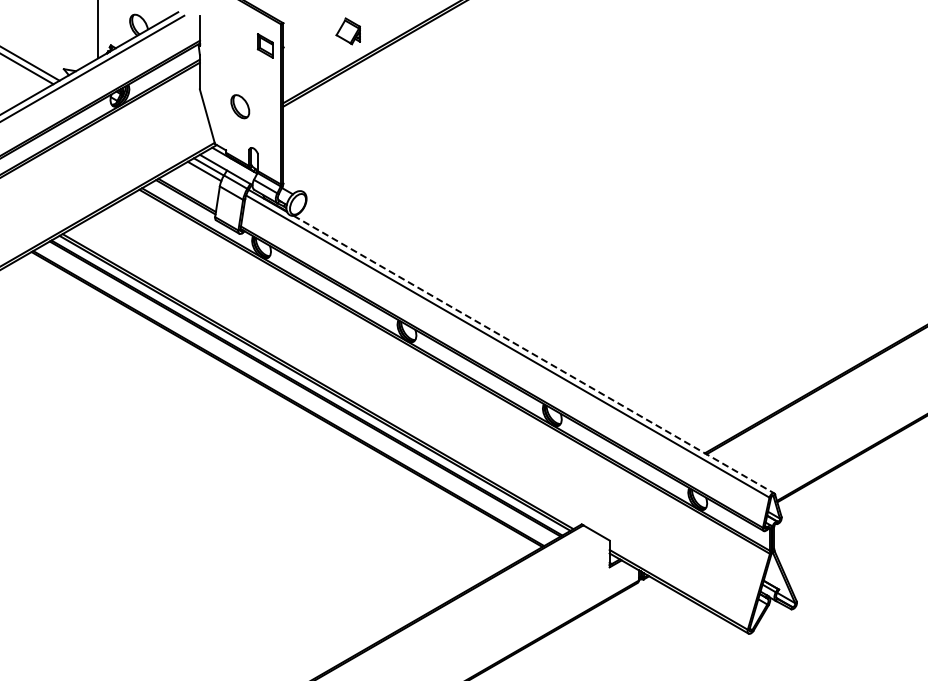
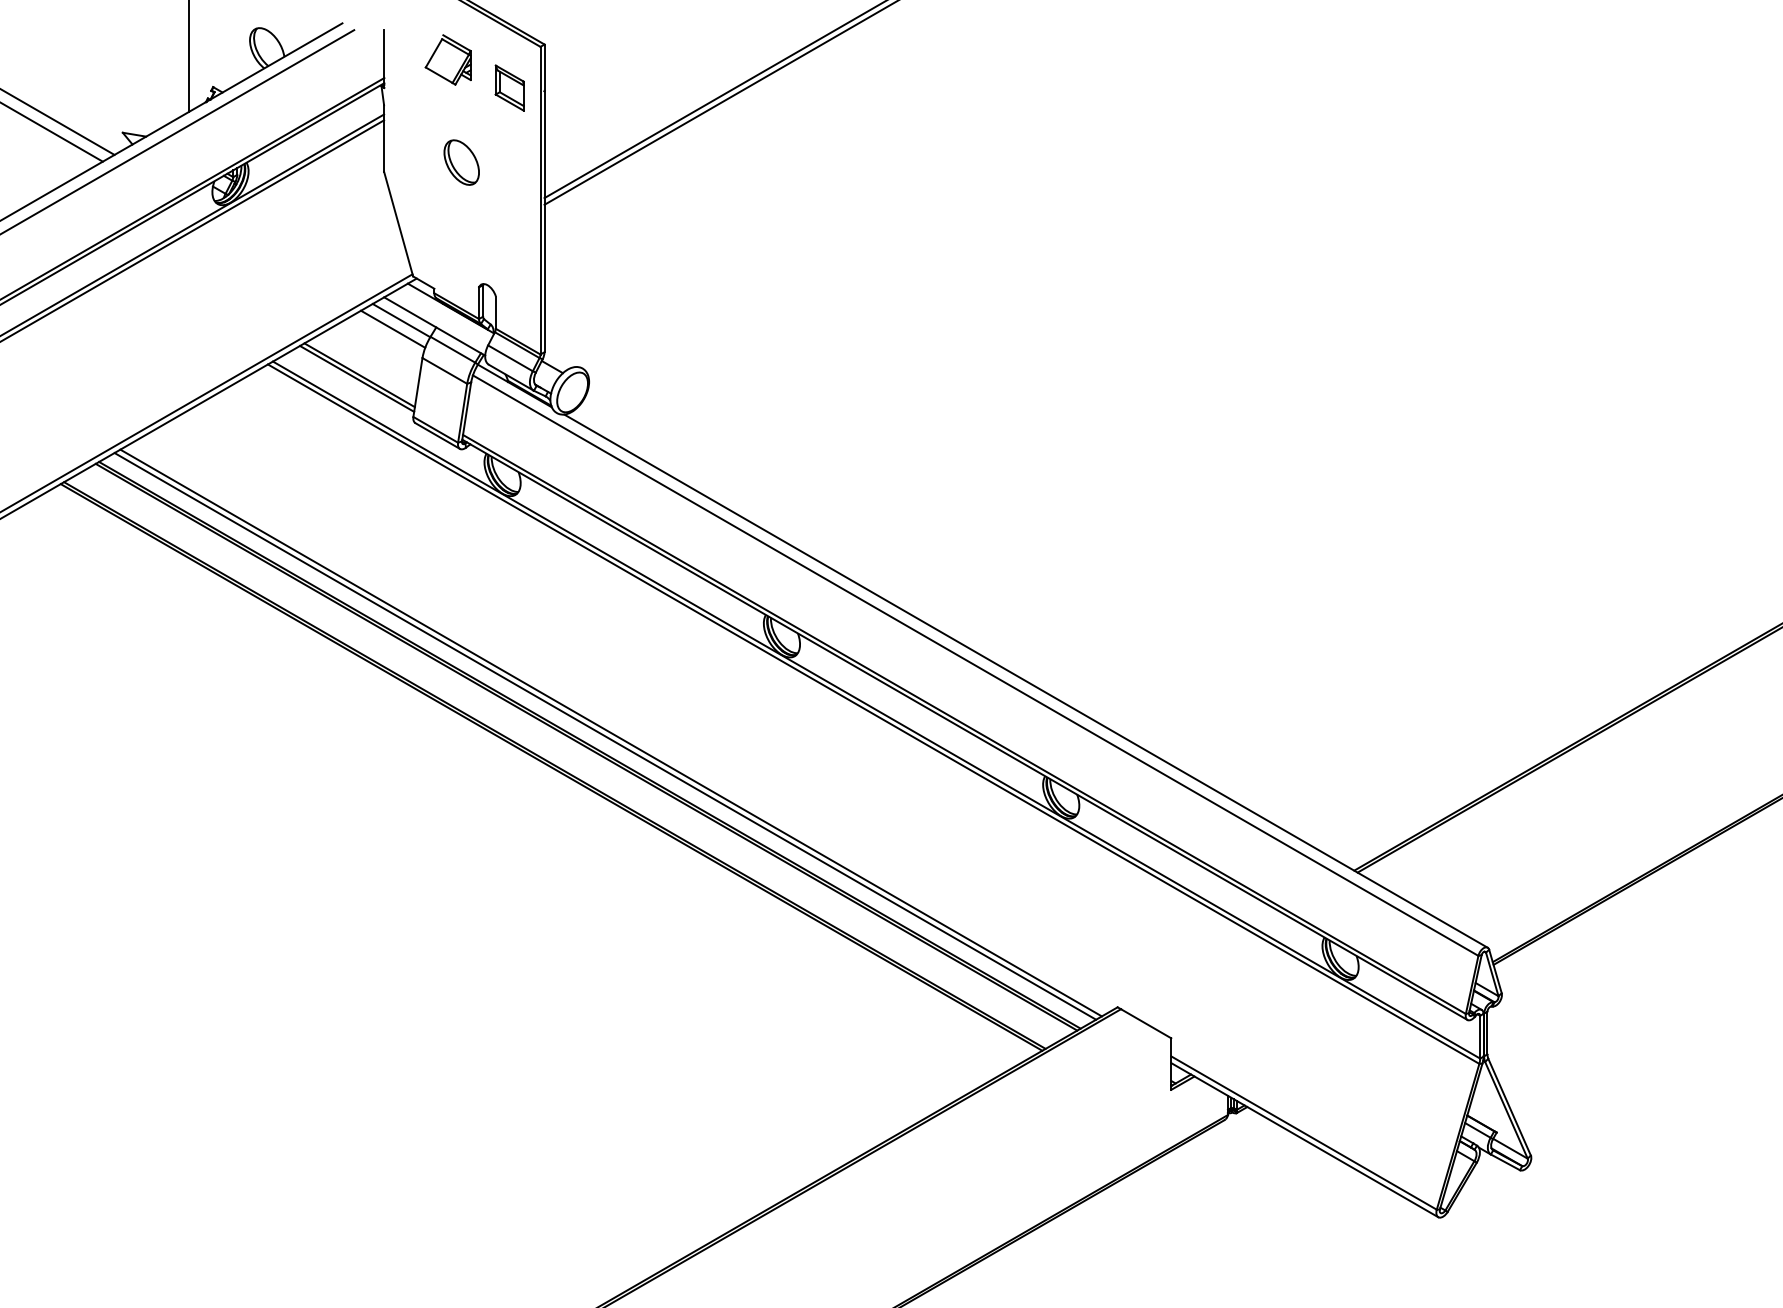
part: (347, 31) -> (446, 60), moved
part: (240, 106) -> (462, 162), moved
line: (534, 354) -> (1026, 680), dashed -> solid

